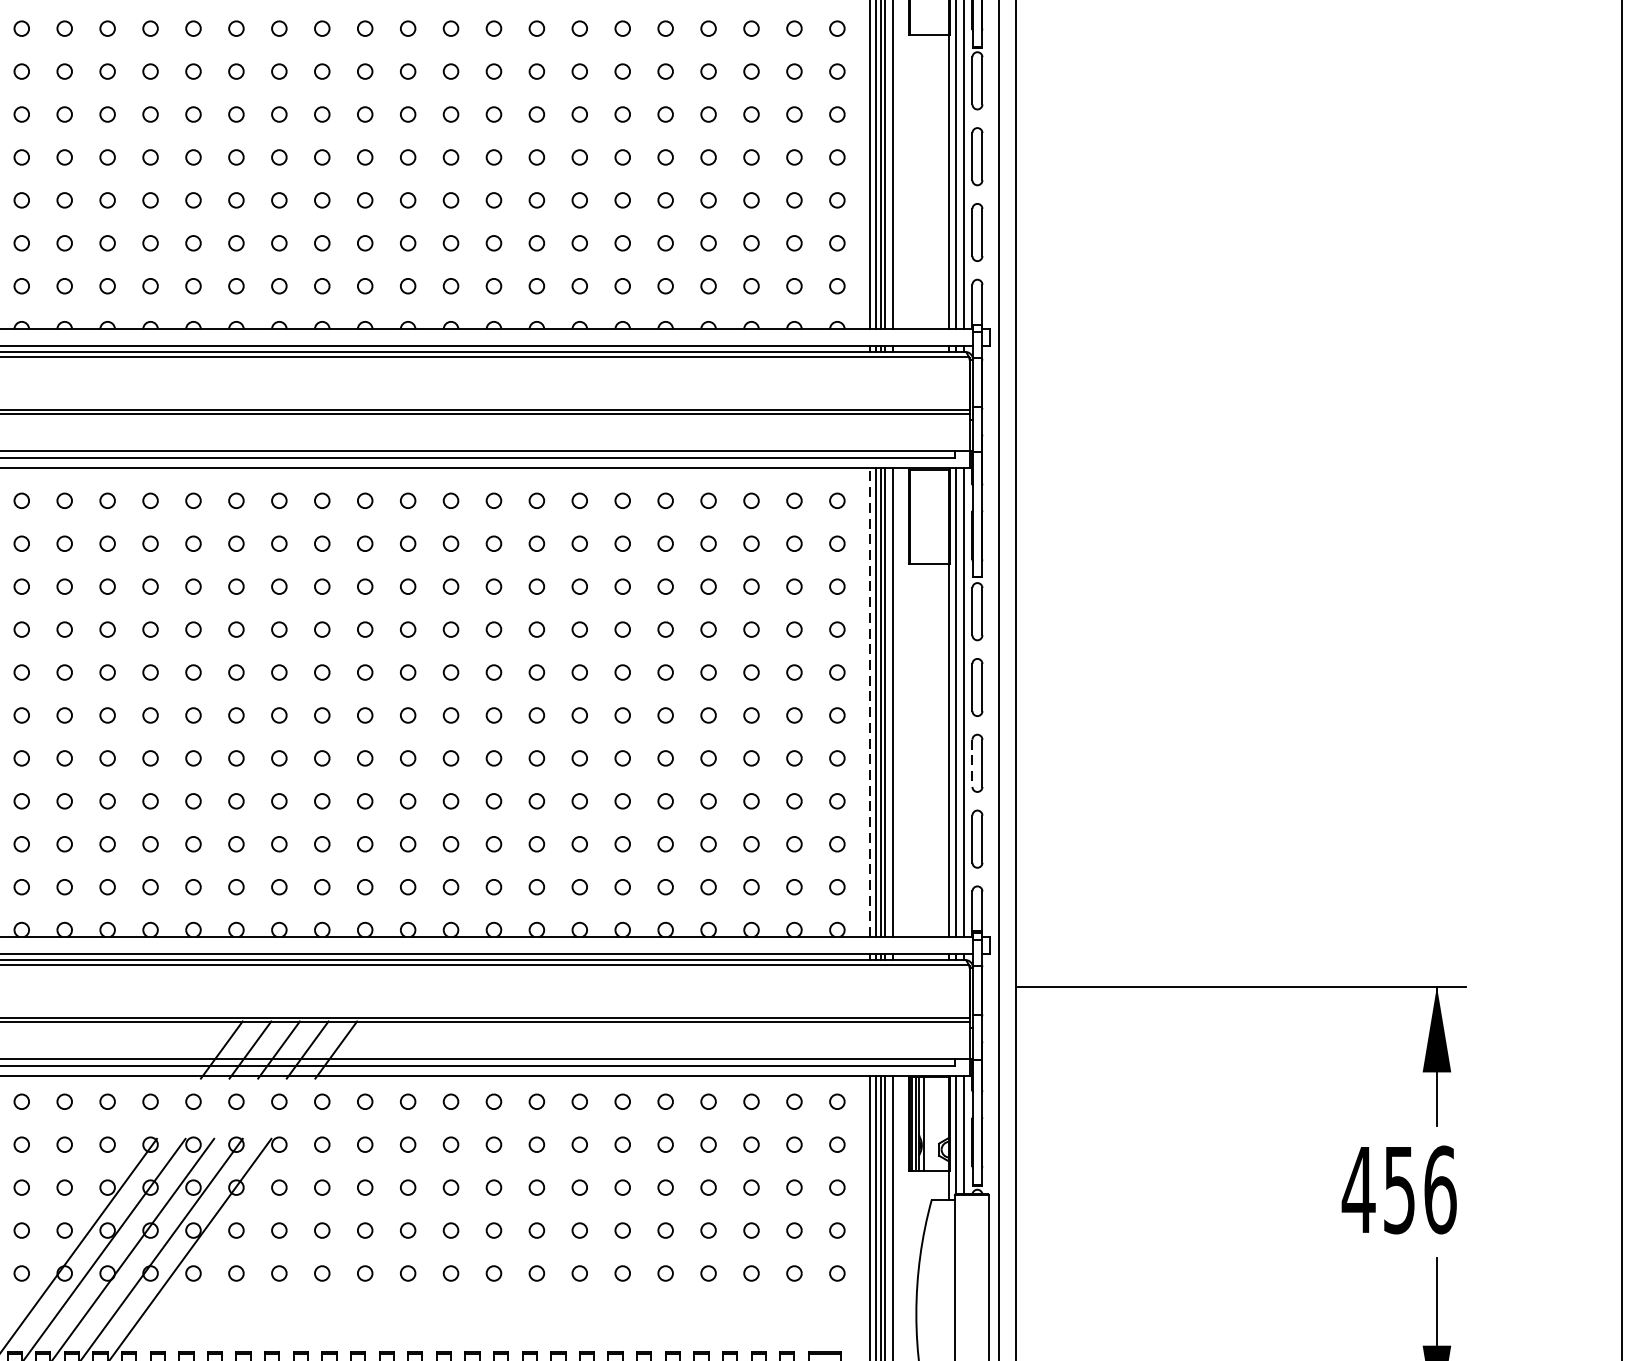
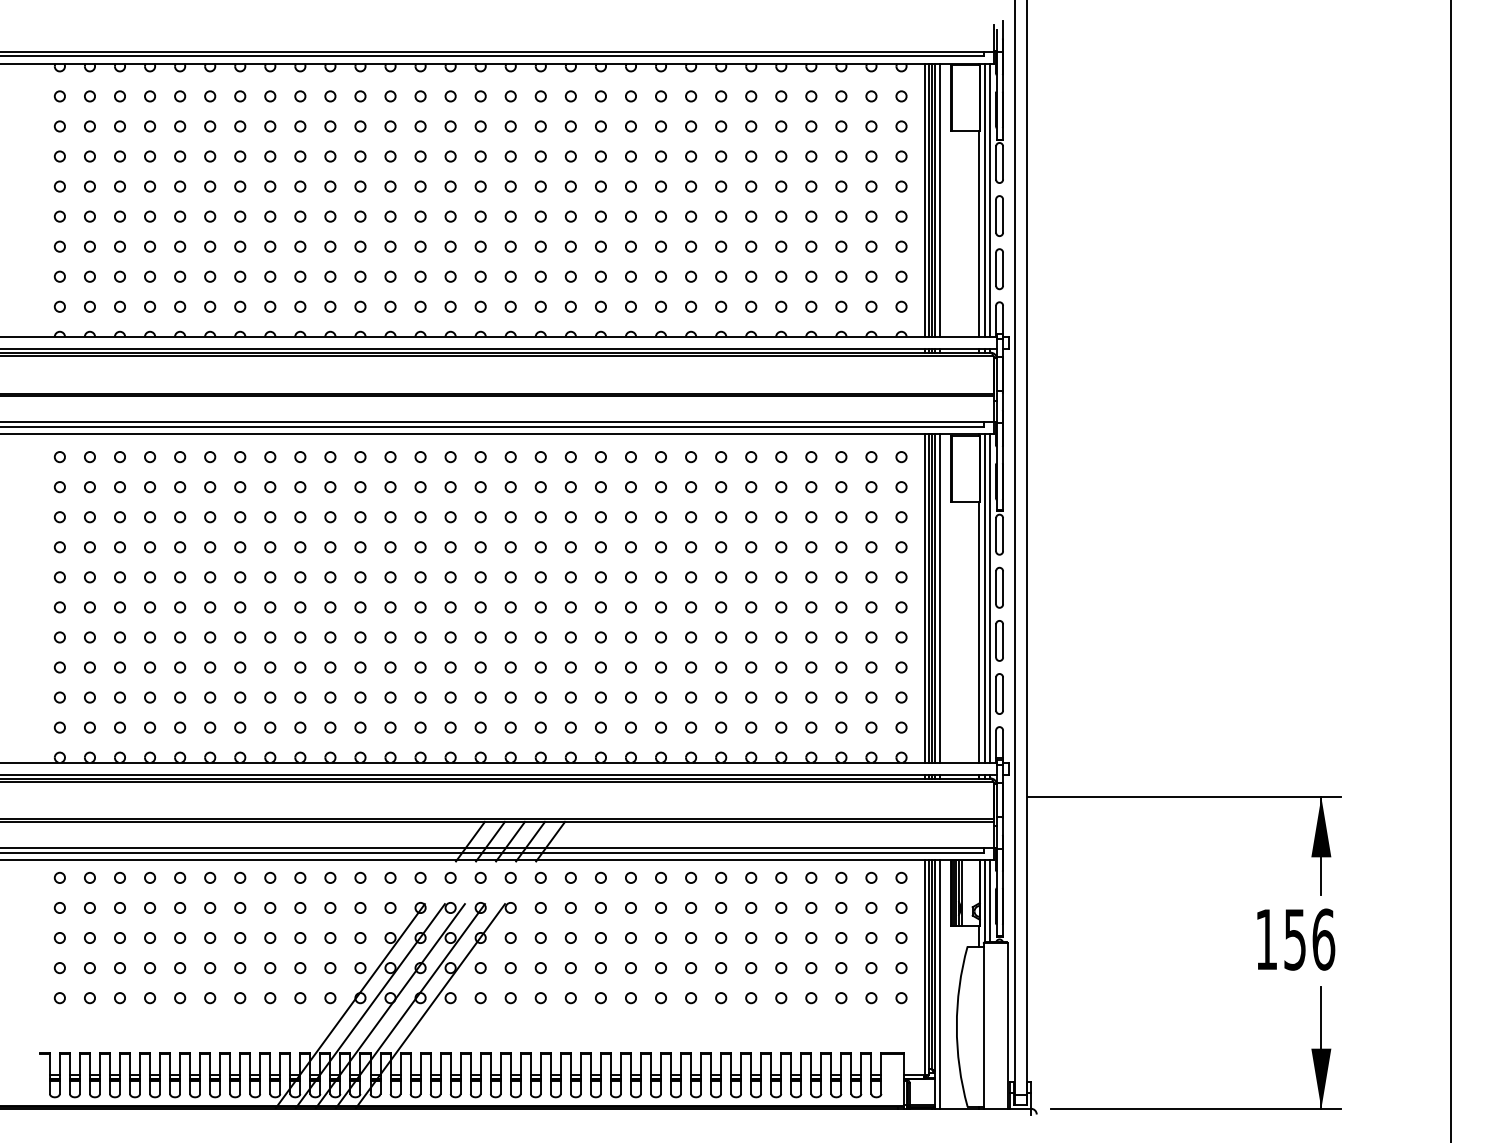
line: (870, 701) -> (924, 597), dashed -> solid
line: (973, 762) -> (996, 640), dashed -> solid
text: (1358, 1189) -> (1266, 939), 456 -> 156

